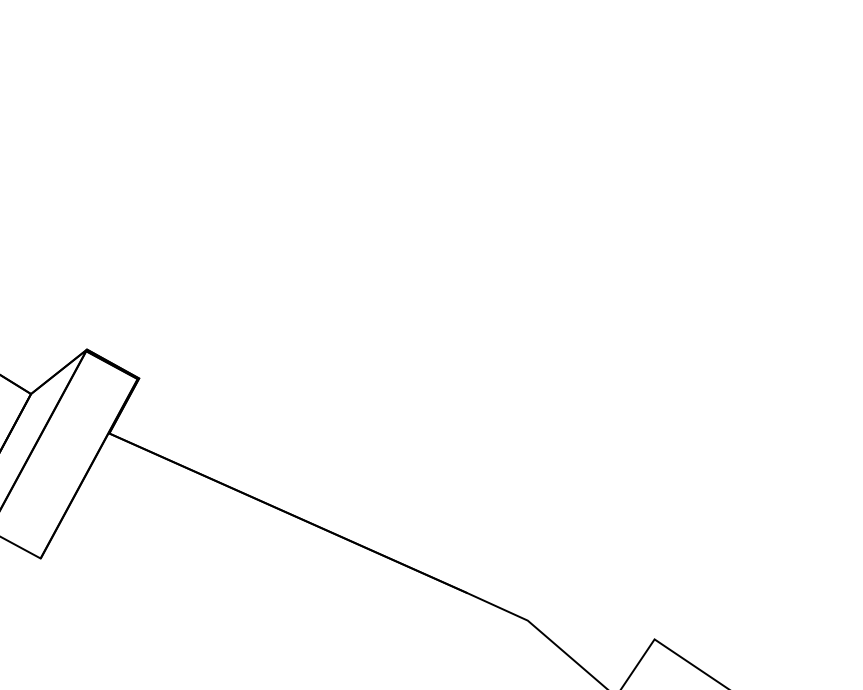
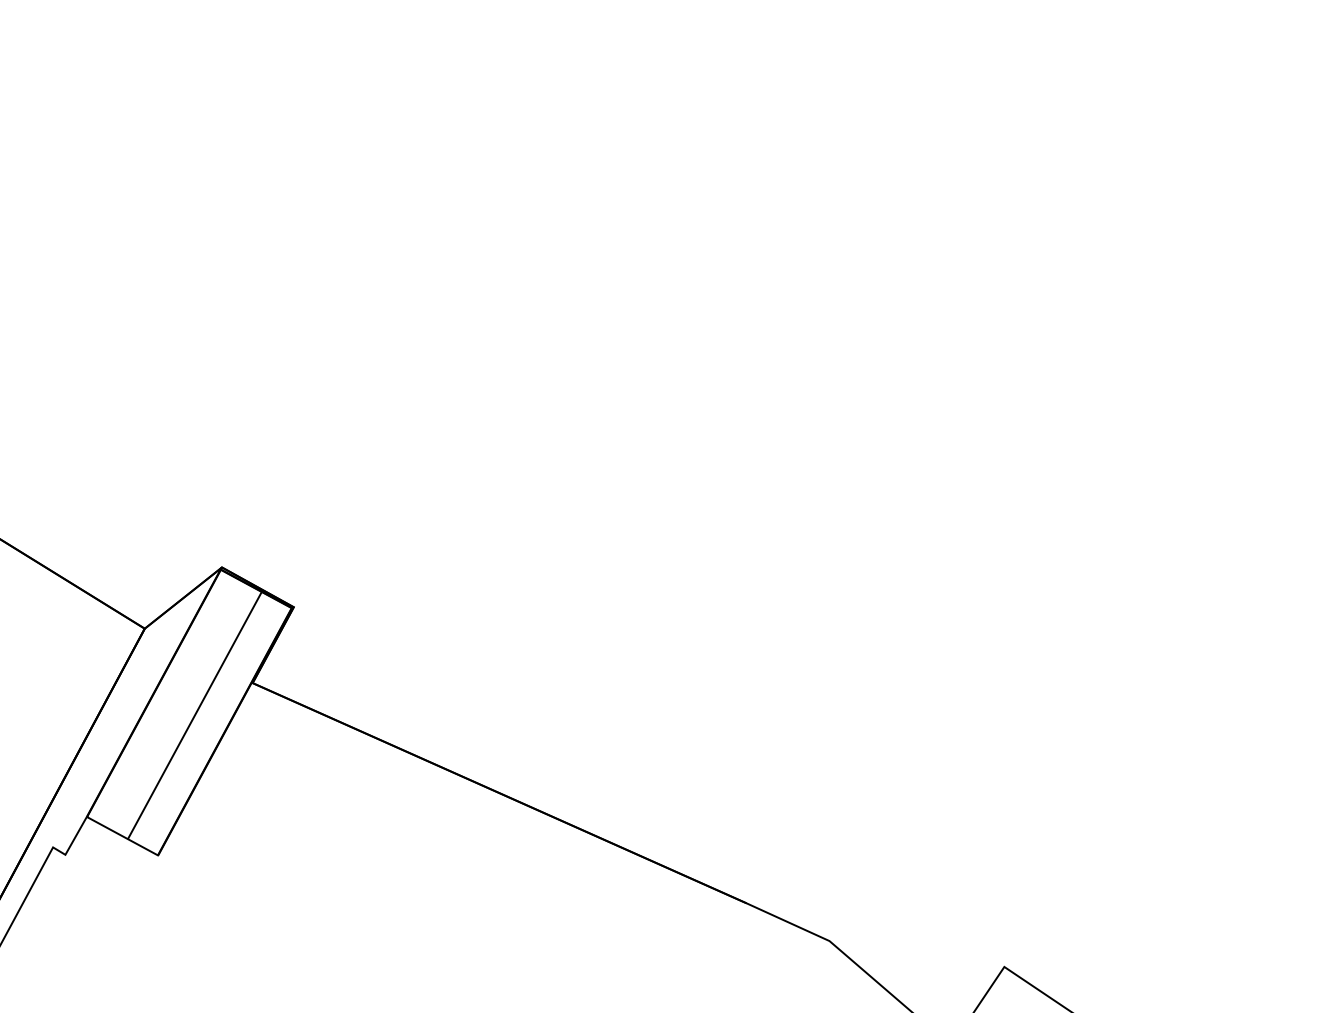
line: (67, 456) -> (194, 715), added

